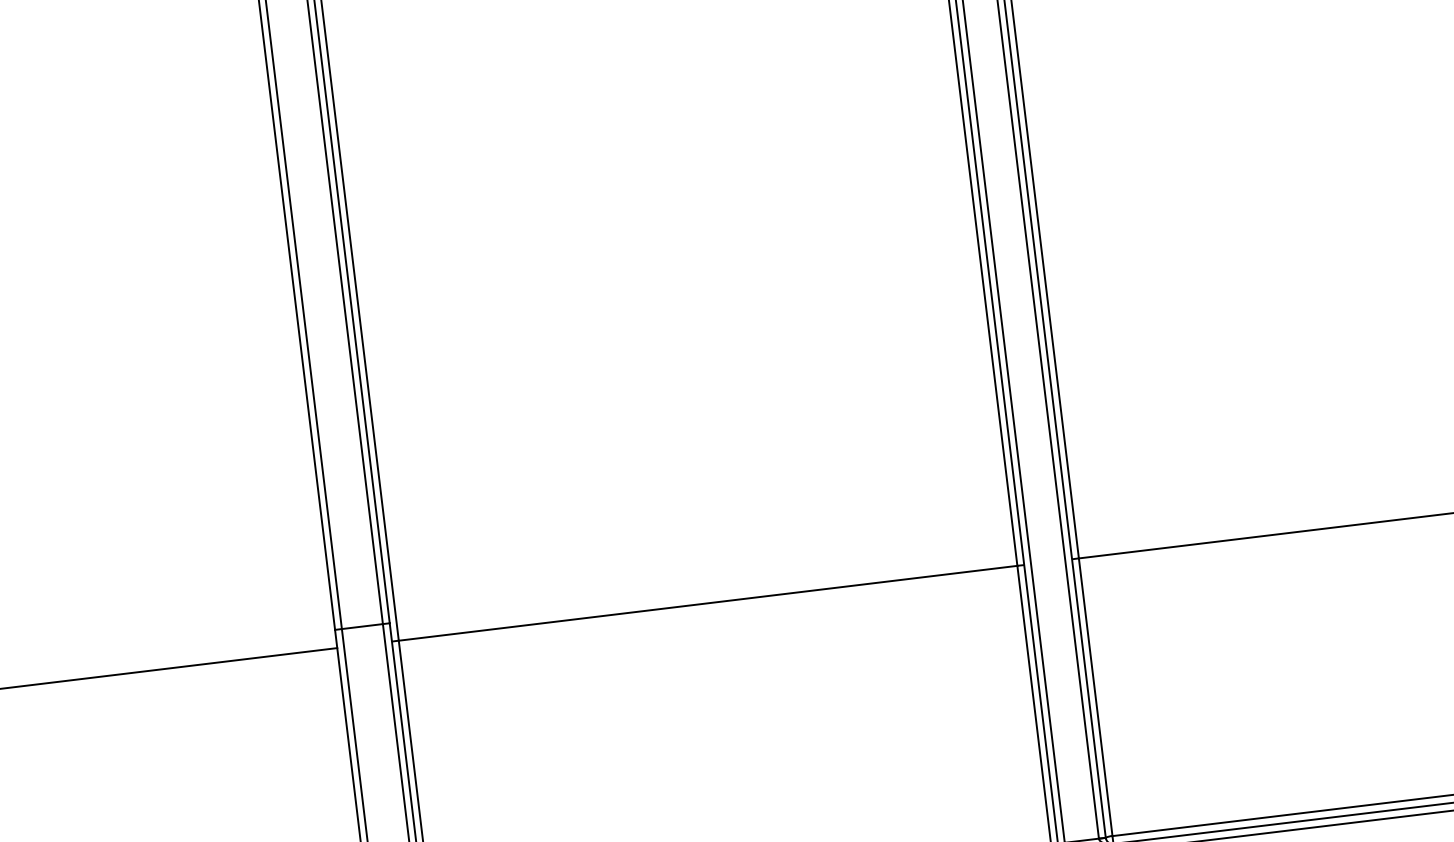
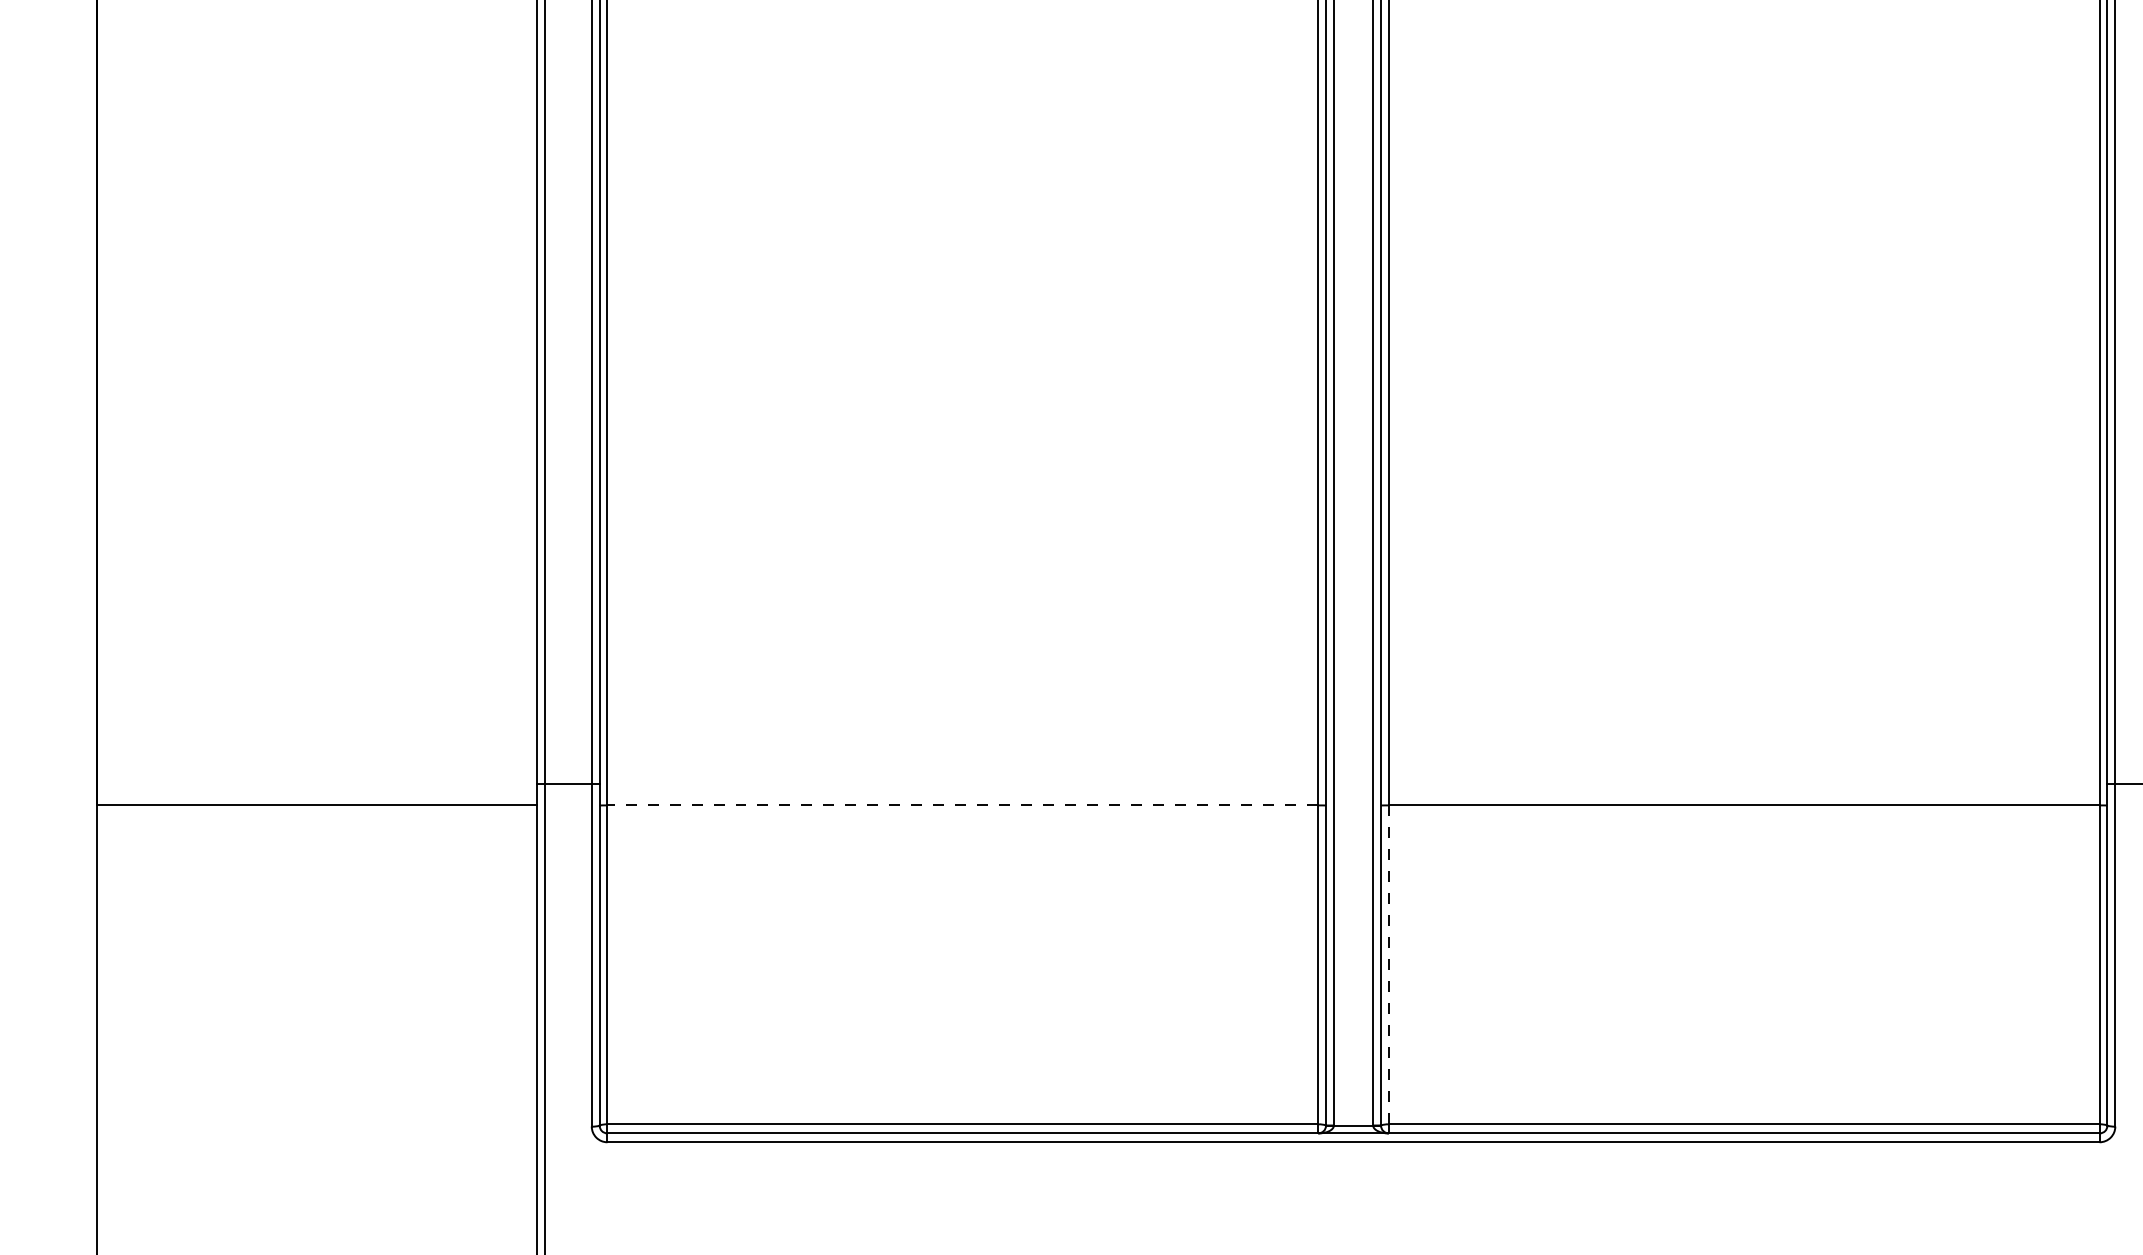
line: (707, 603) -> (962, 805), solid -> dashed
line: (1095, 696) -> (1388, 964), solid -> dashed

